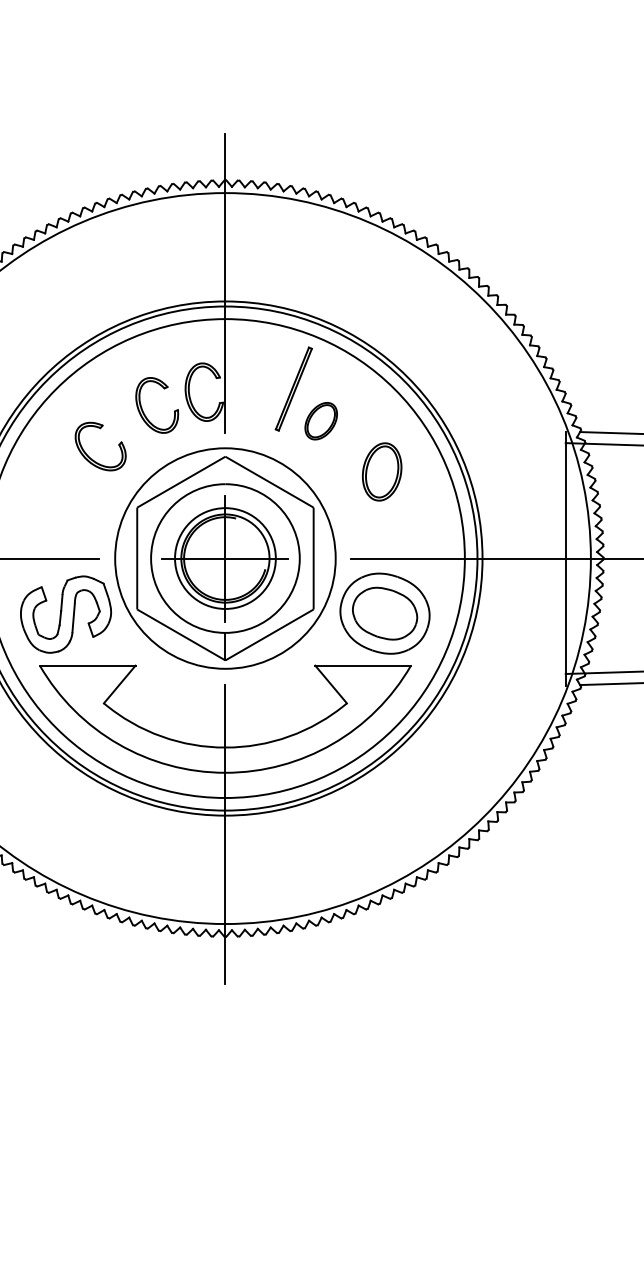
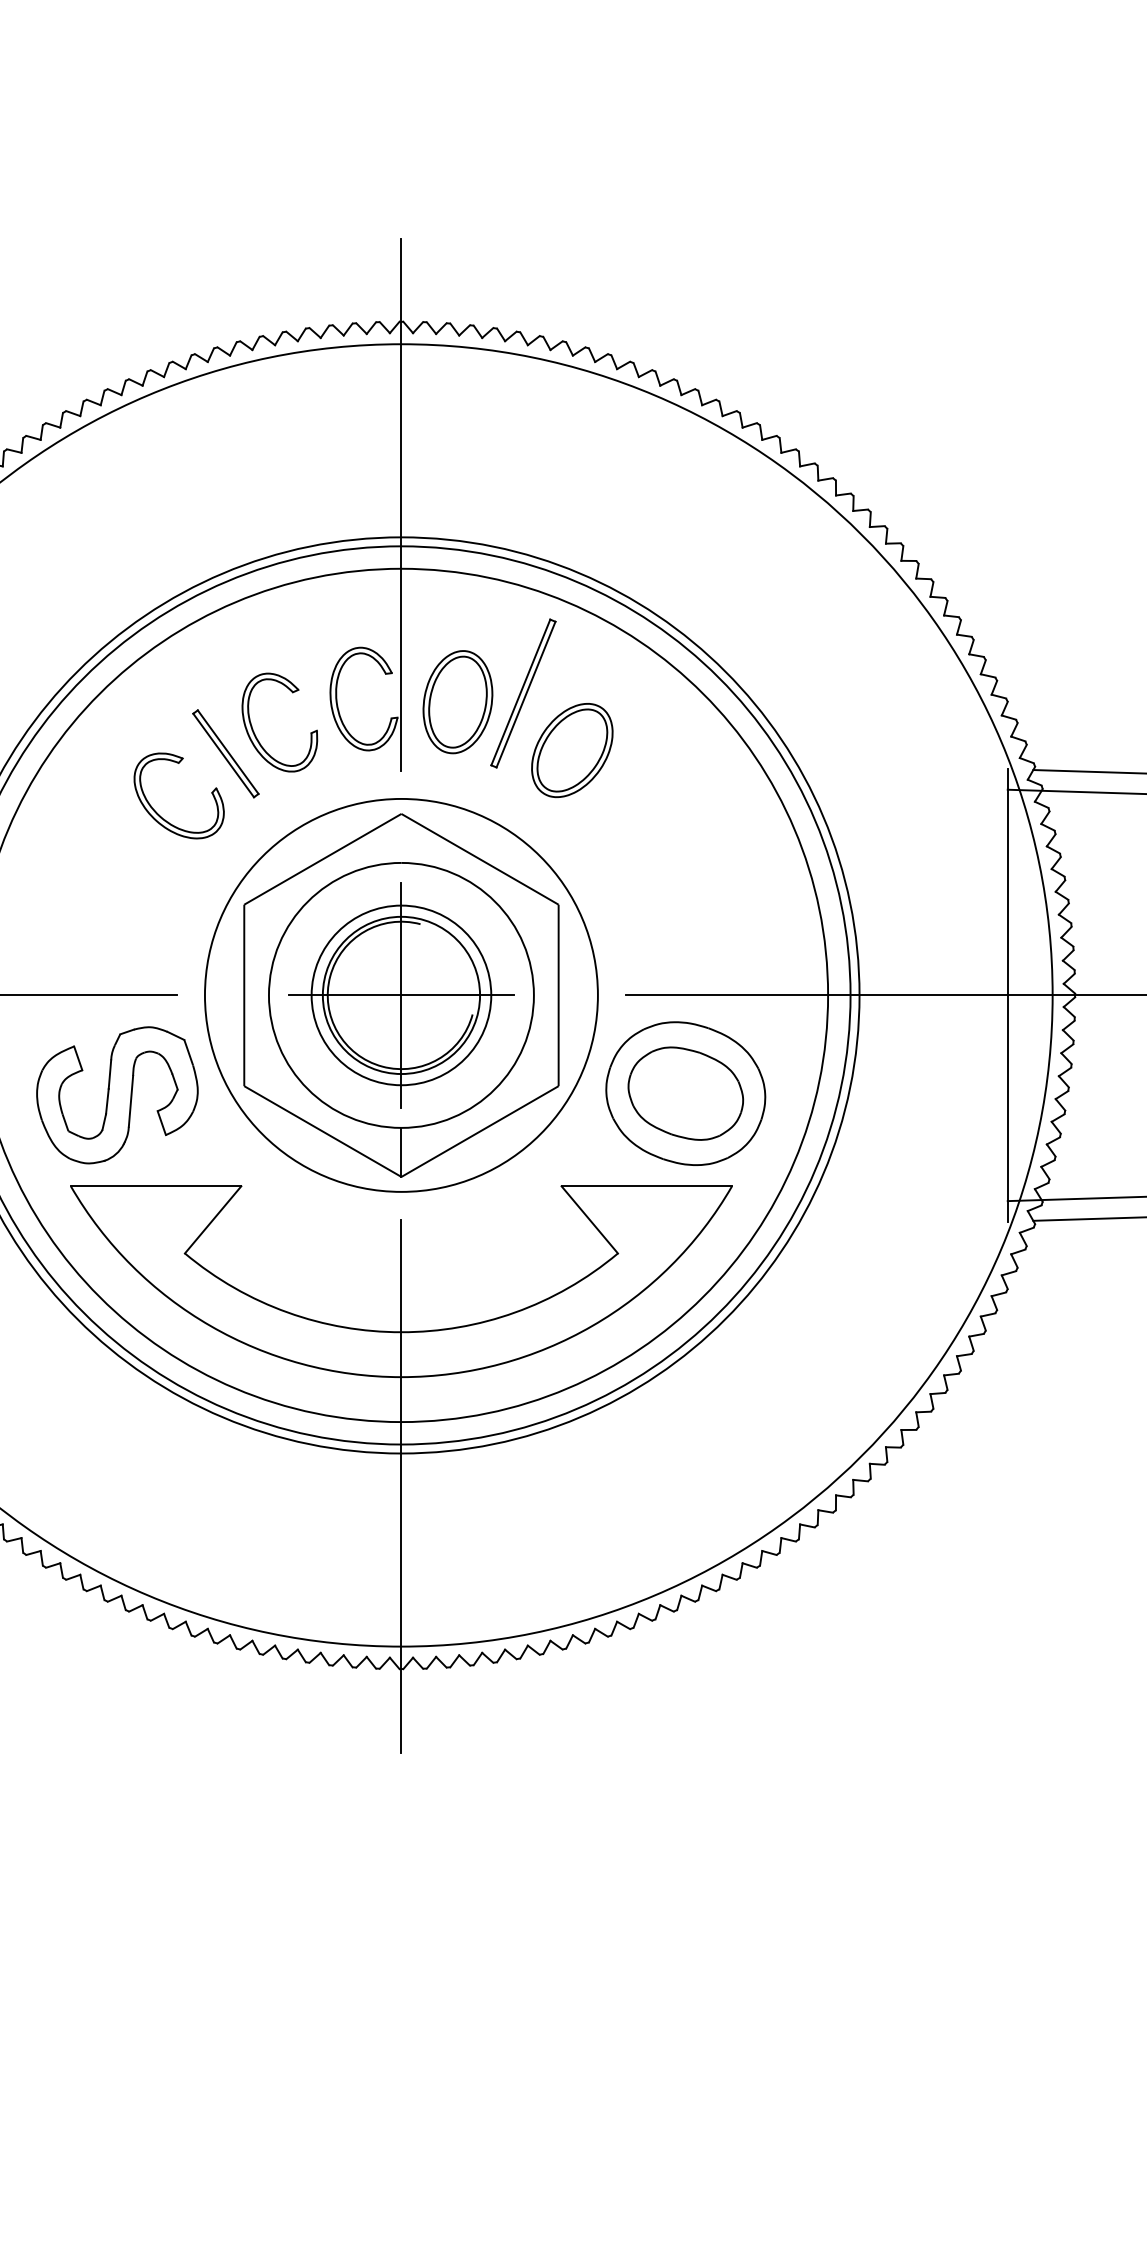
part: (320, 421) -> (570, 751), size x1.43
part: (126, 422) -> (225, 752), added
part: (381, 471) -> (456, 701), moved

